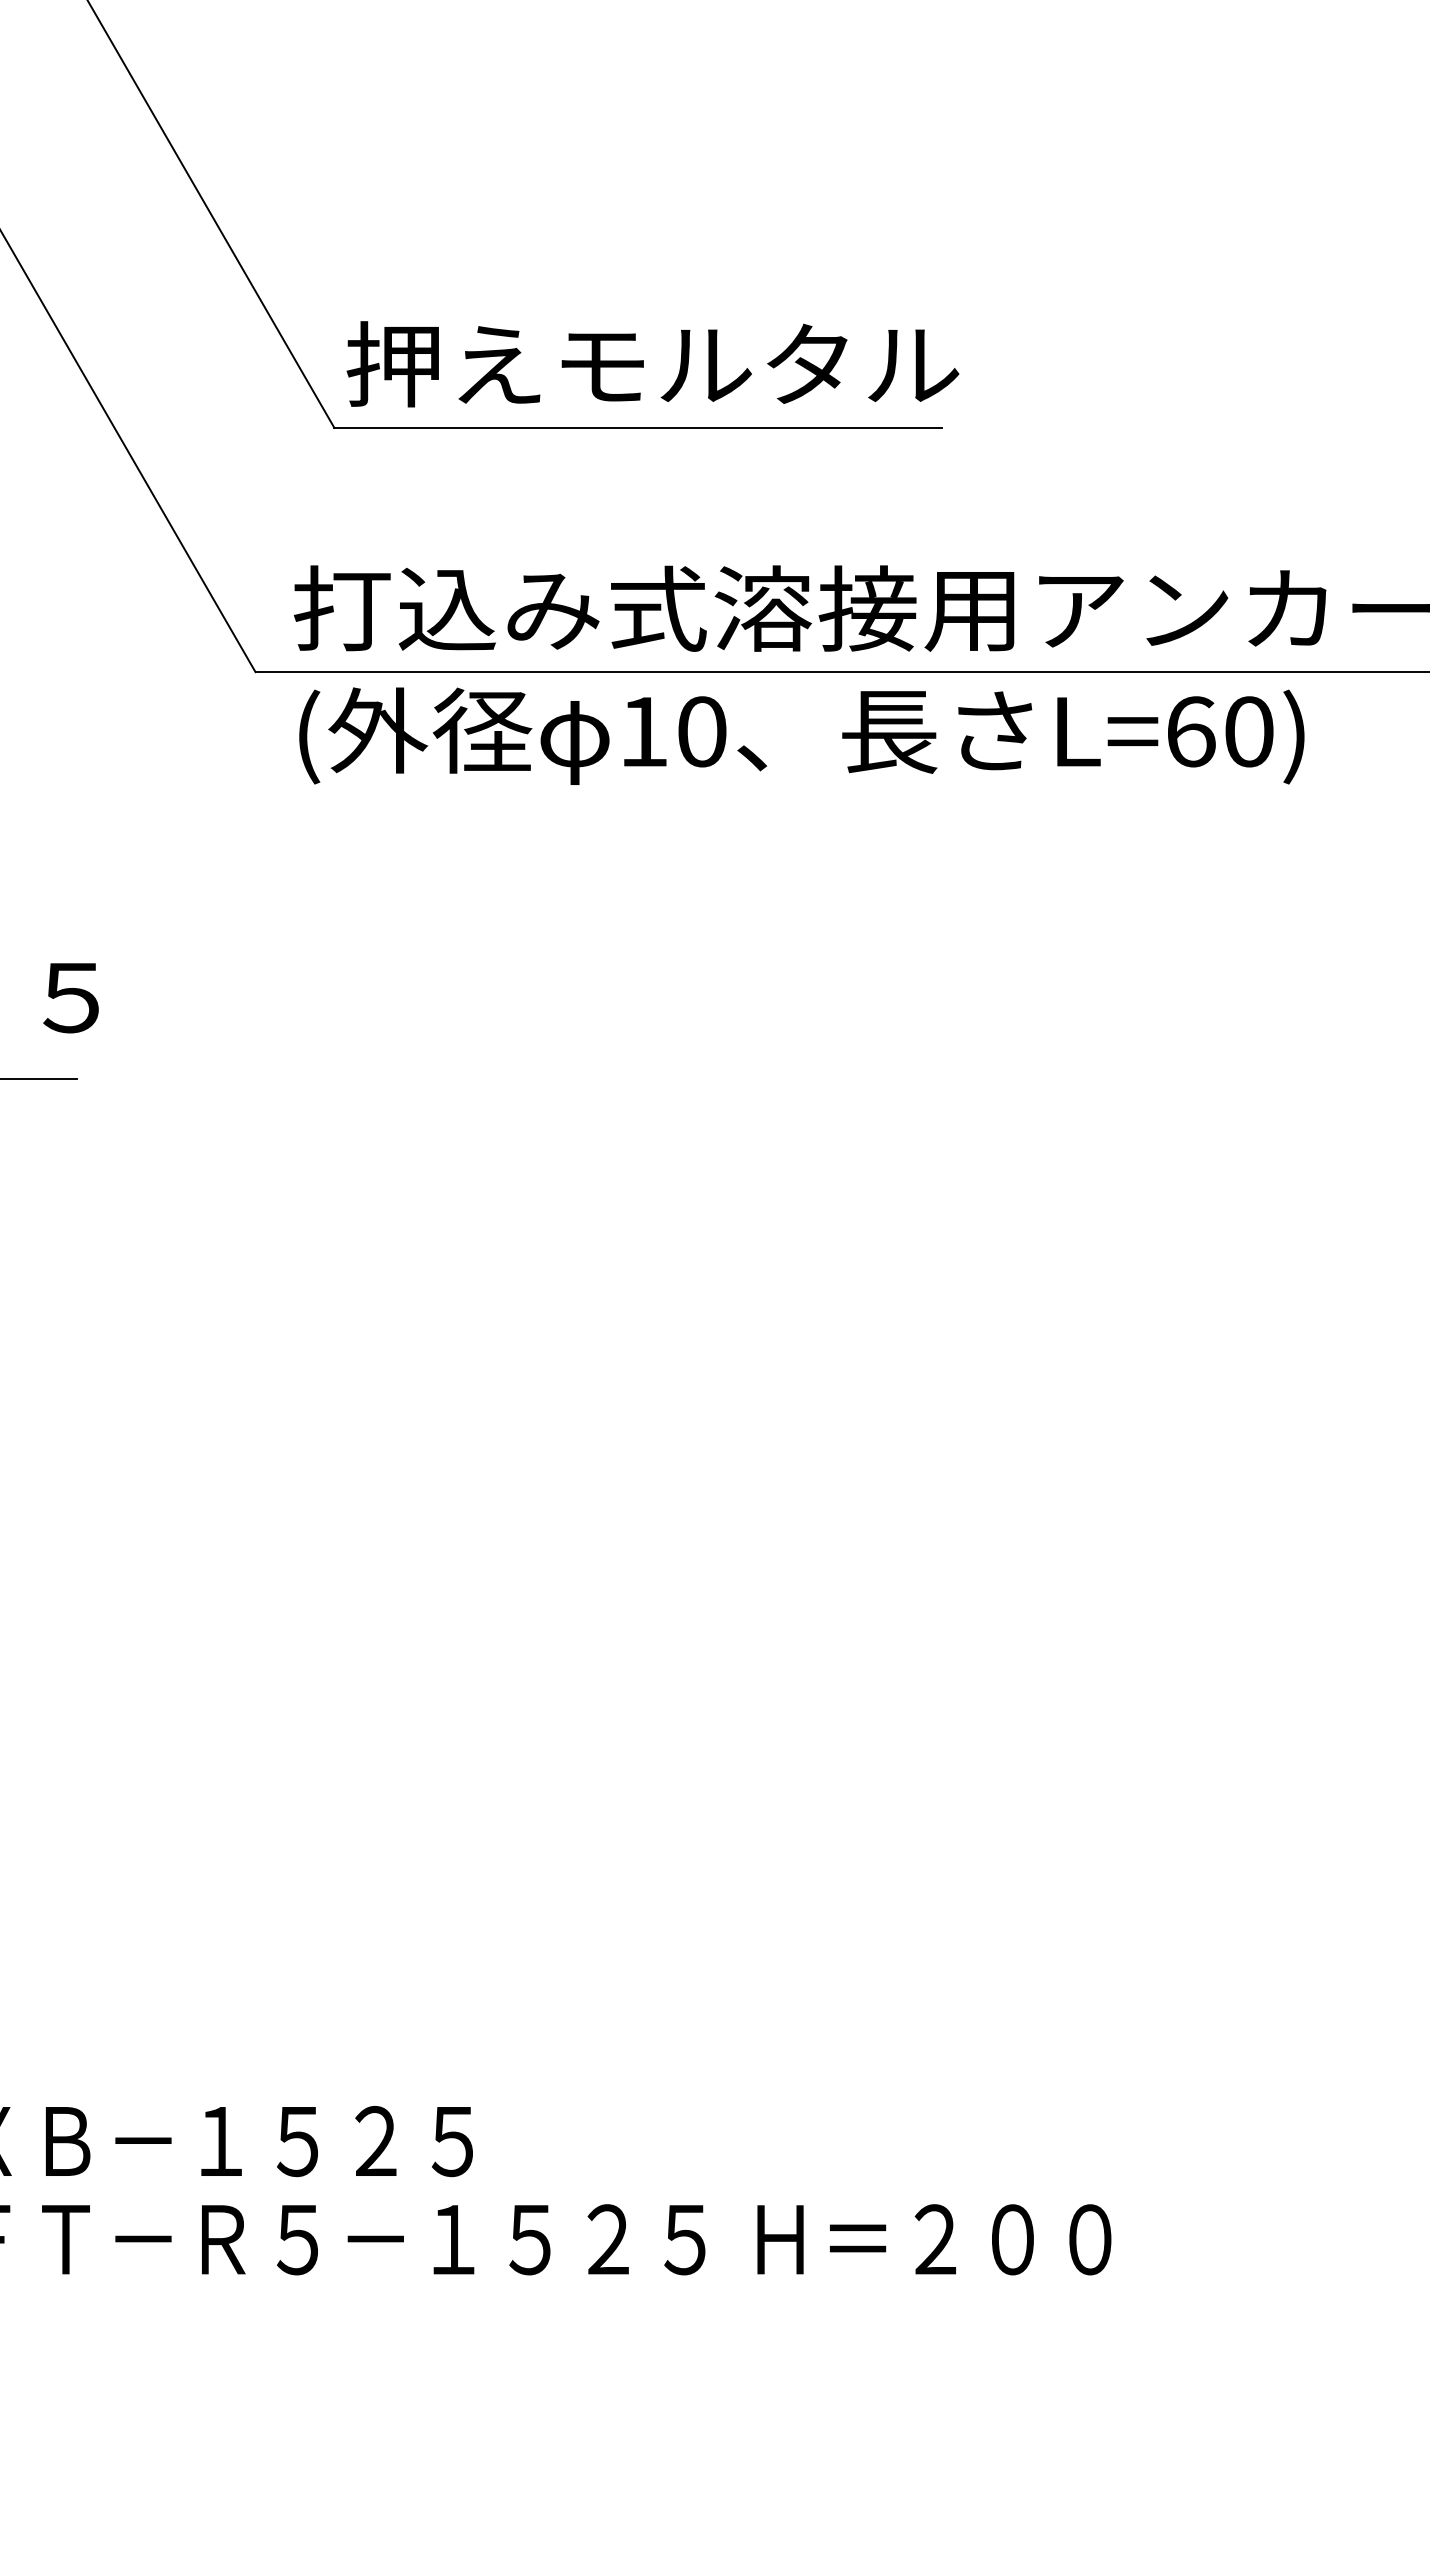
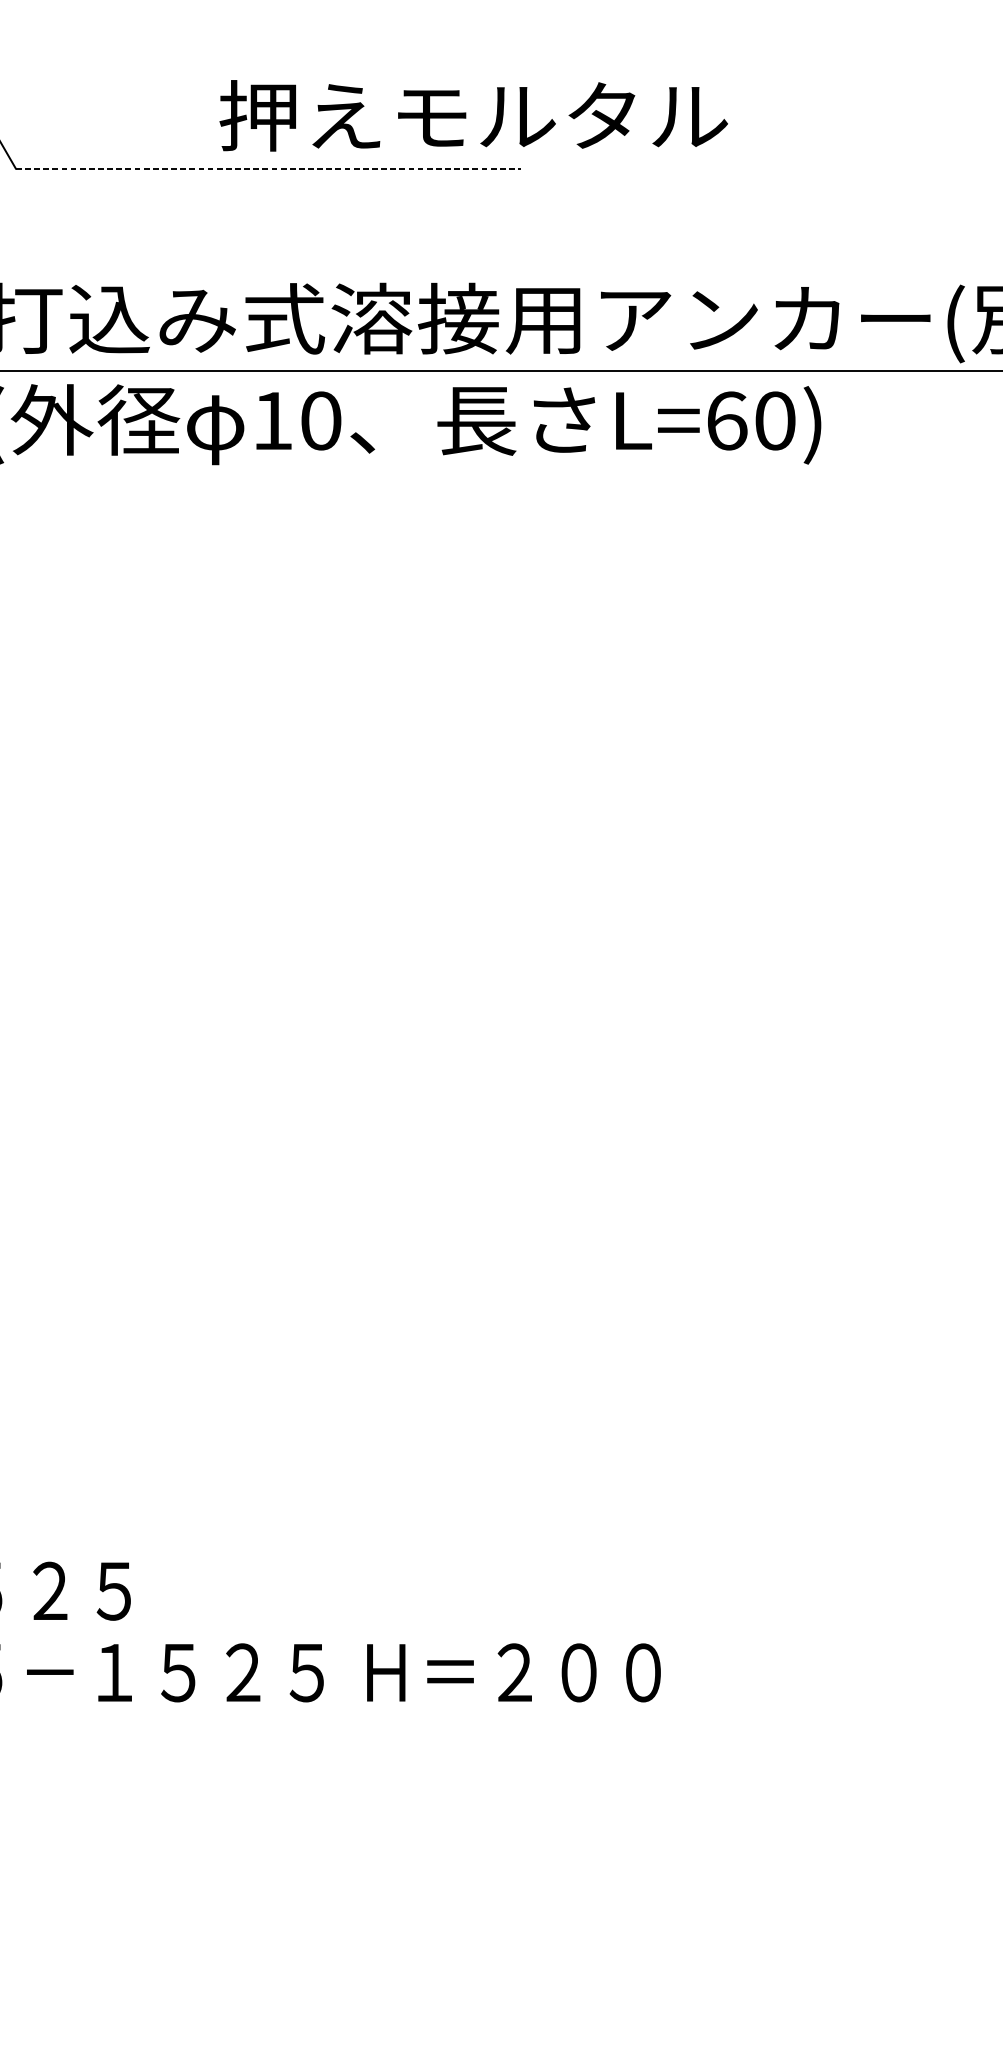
text: (652, 364) -> (473, 116), moved
line: (638, 427) -> (268, 168), solid -> dashed

